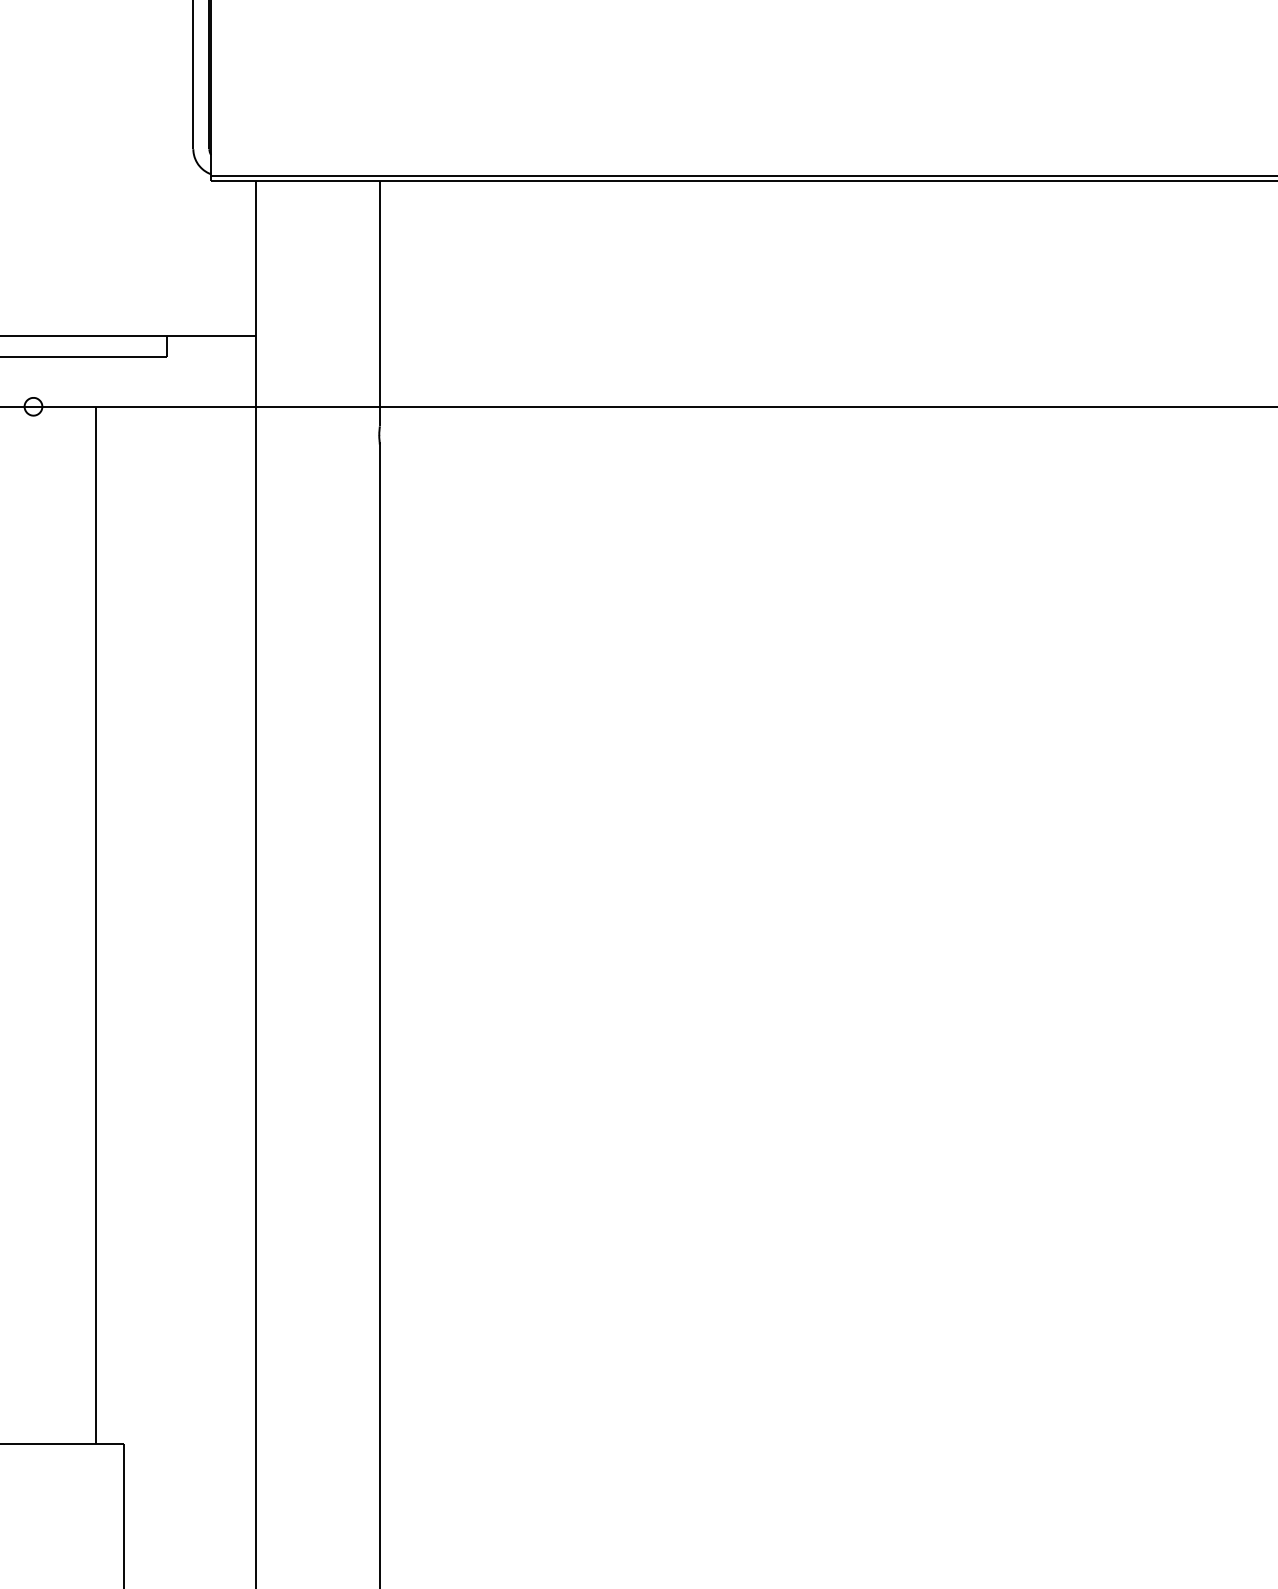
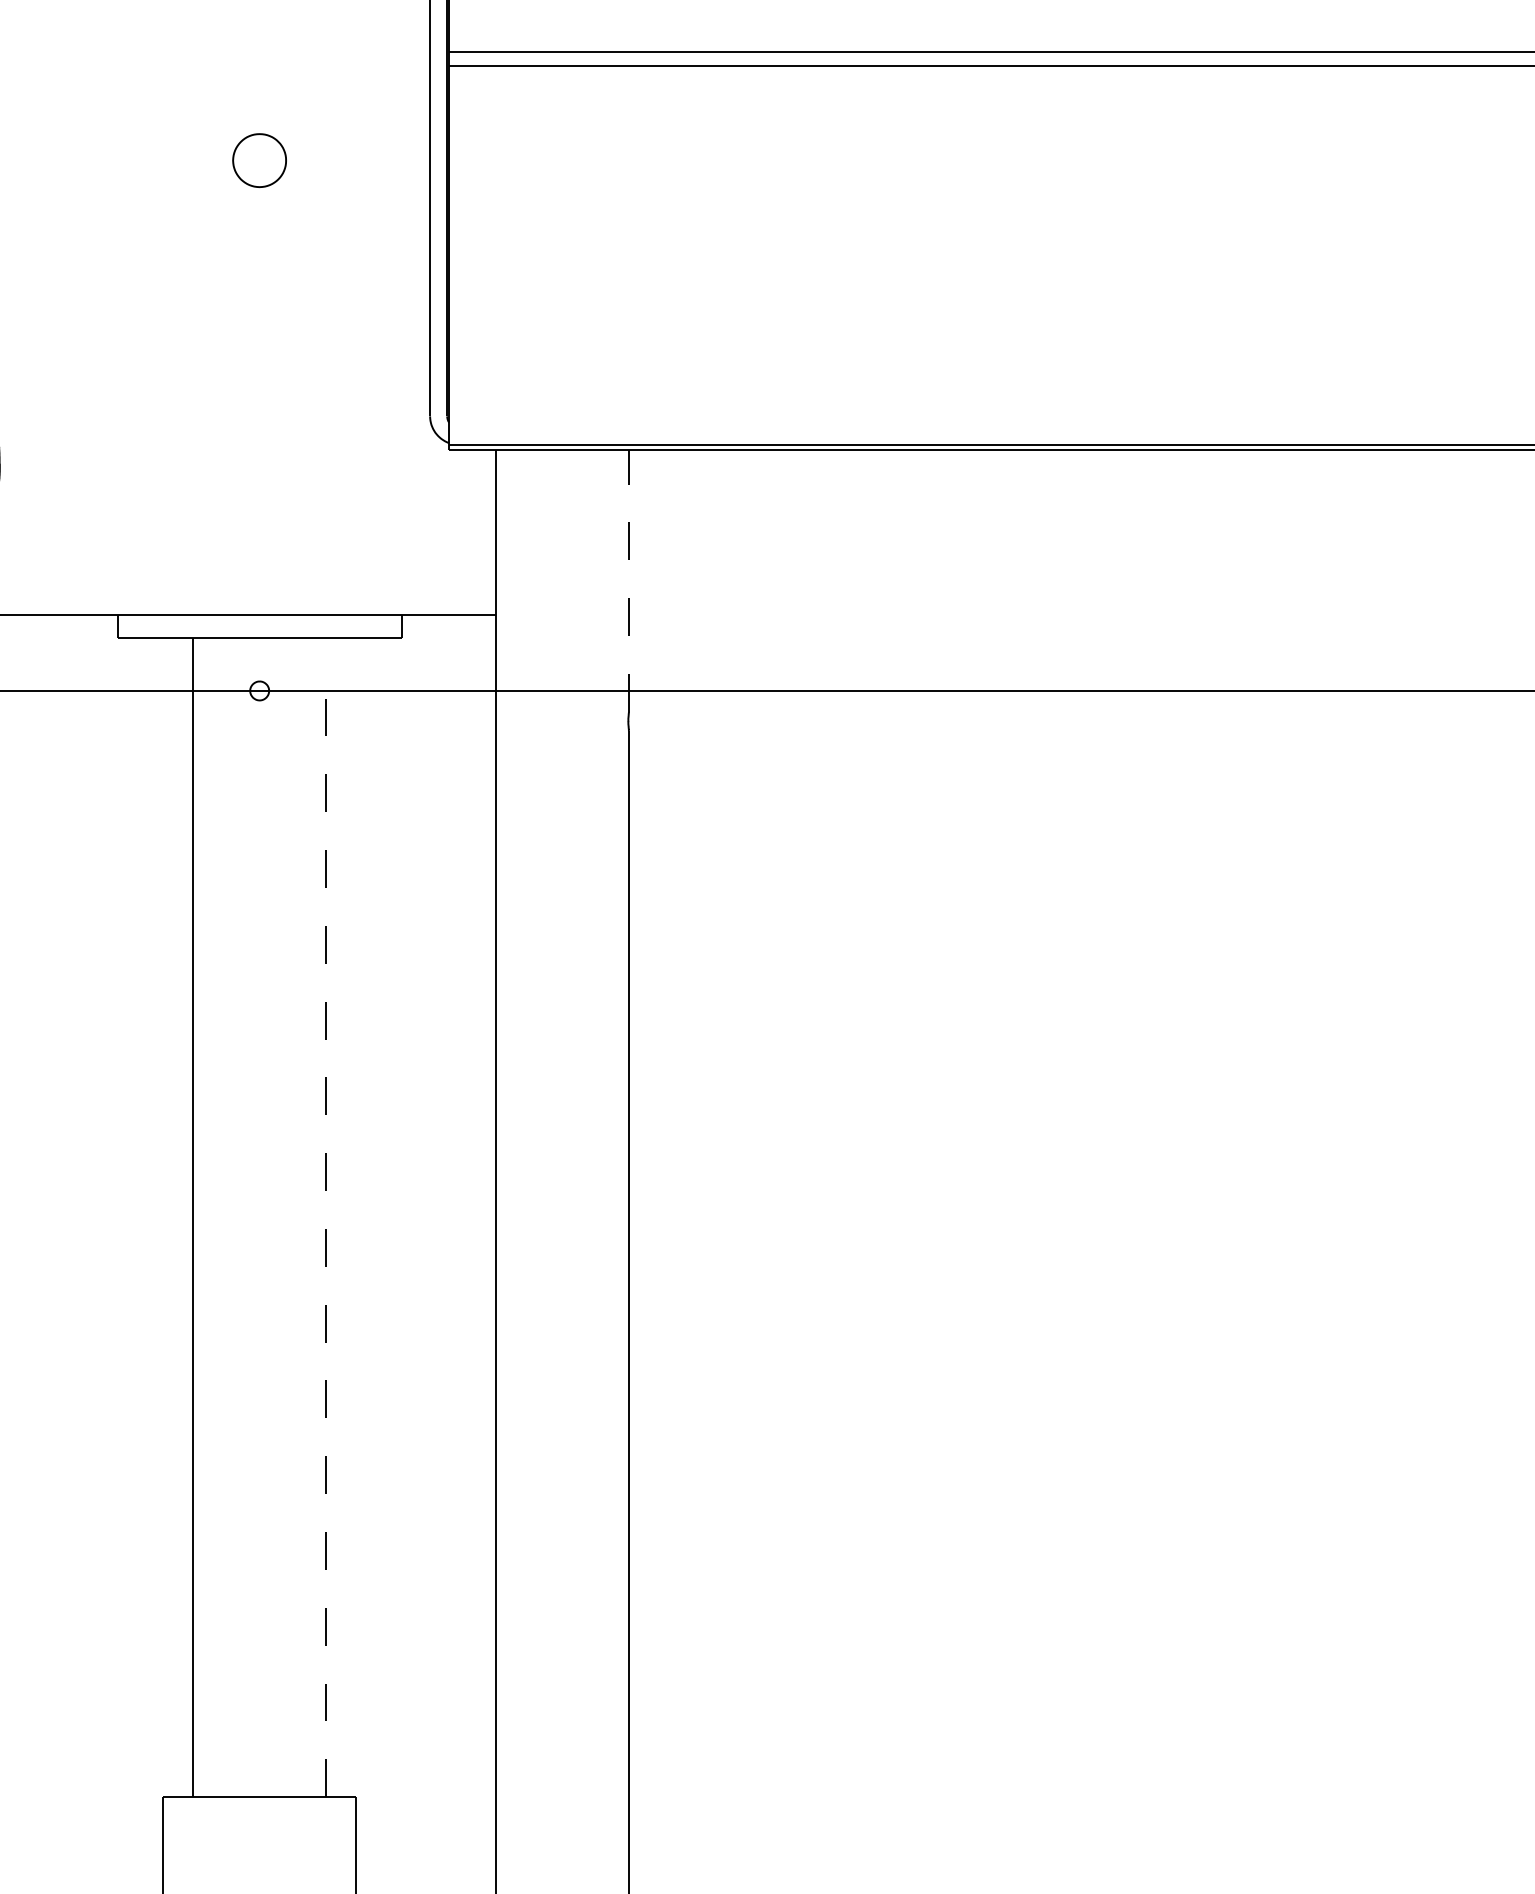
line: (379, 303) -> (628, 580), solid -> dashed
line: (95, 925) -> (325, 1244), solid -> dashed

